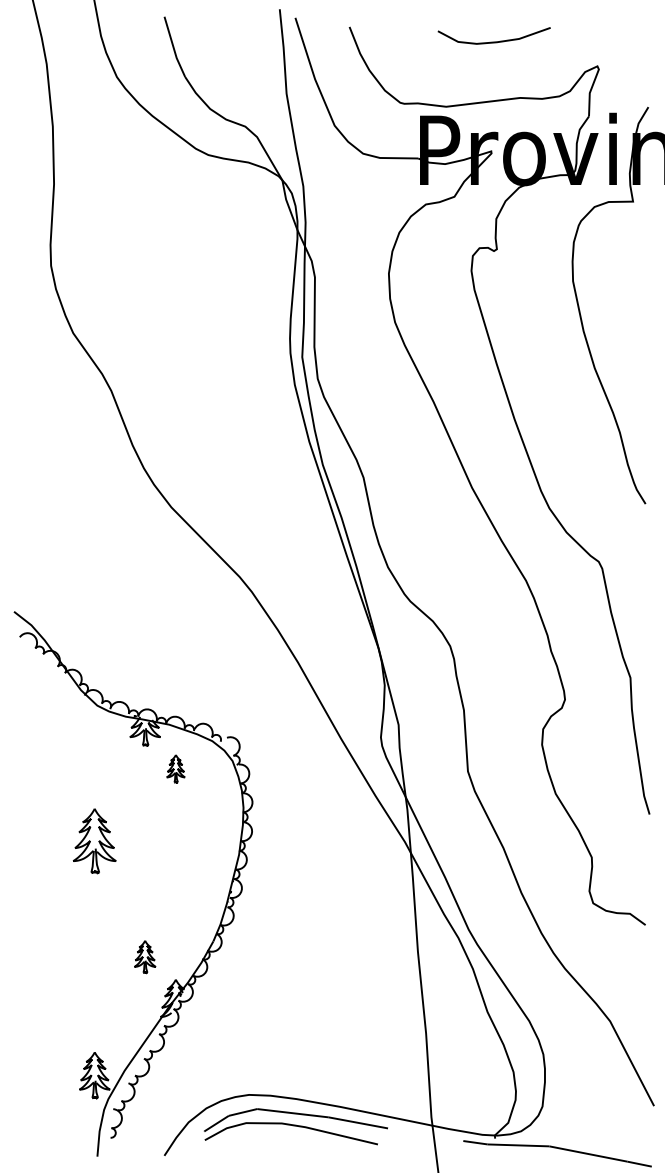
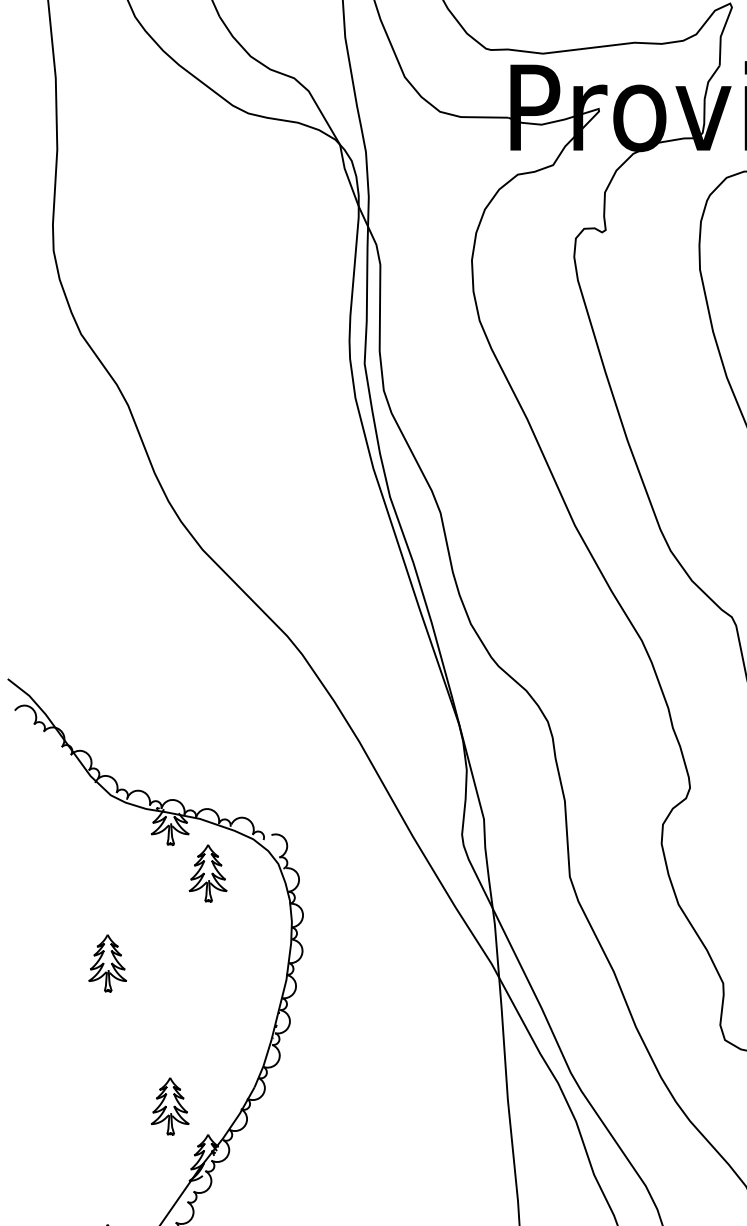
part: (175, 768) -> (207, 873), size x1.67
part: (94, 841) -> (107, 963), size x0.71
part: (144, 956) -> (169, 1105), size x1.43

